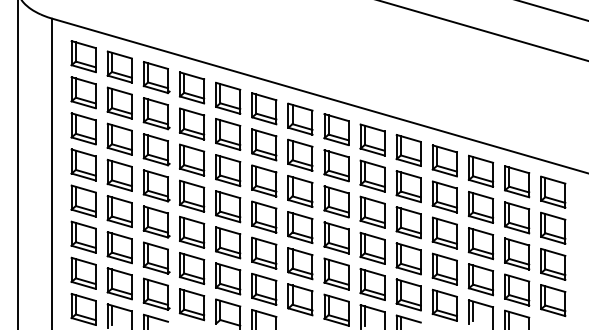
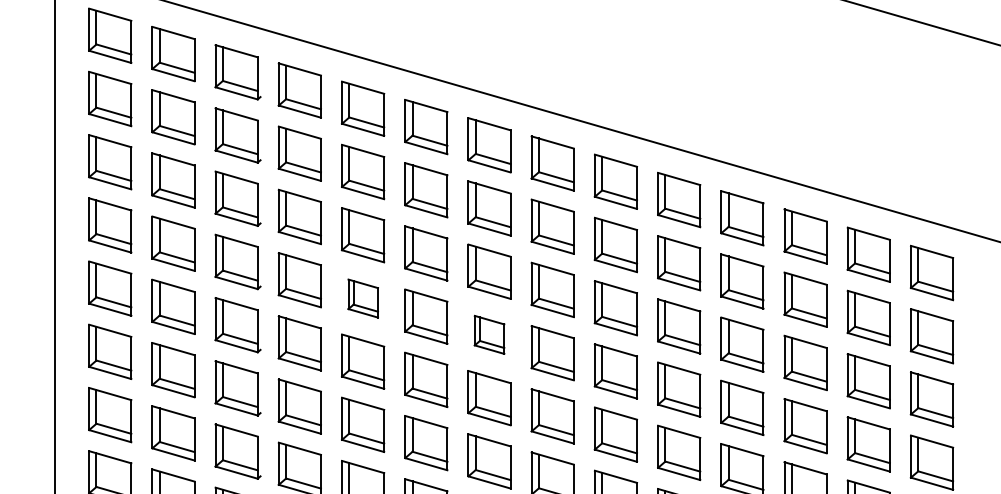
part: (228, 206) -> (363, 298), size x0.7
part: (300, 227) -> (489, 334), size x0.7

